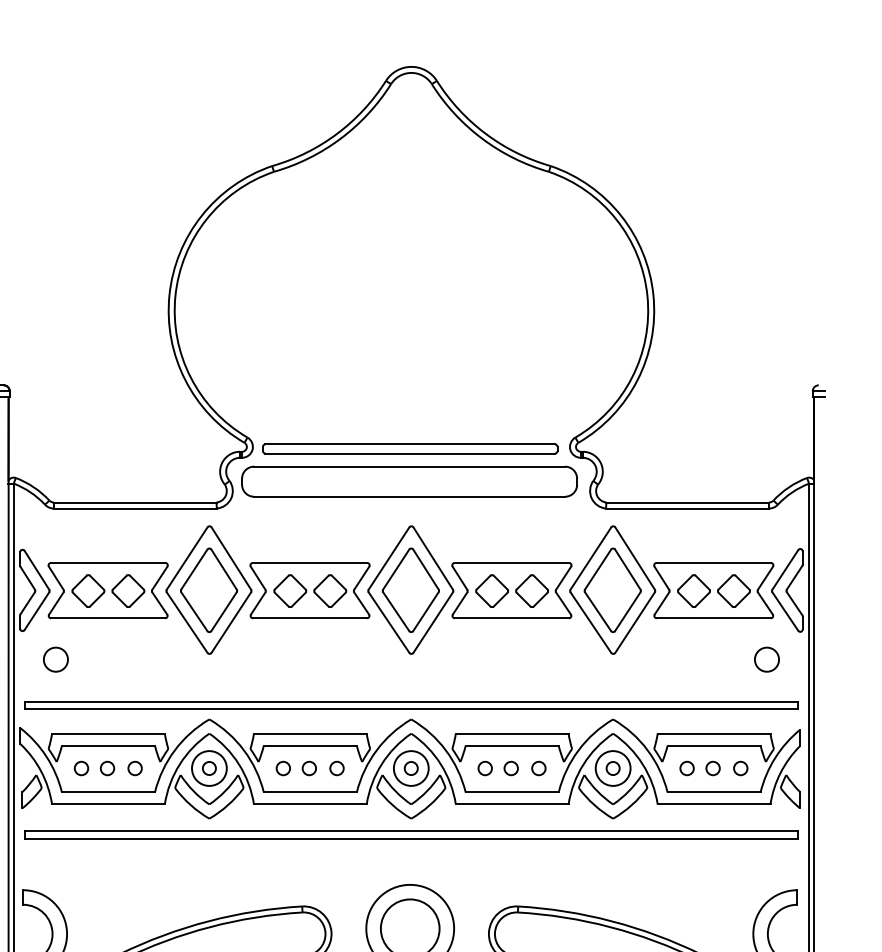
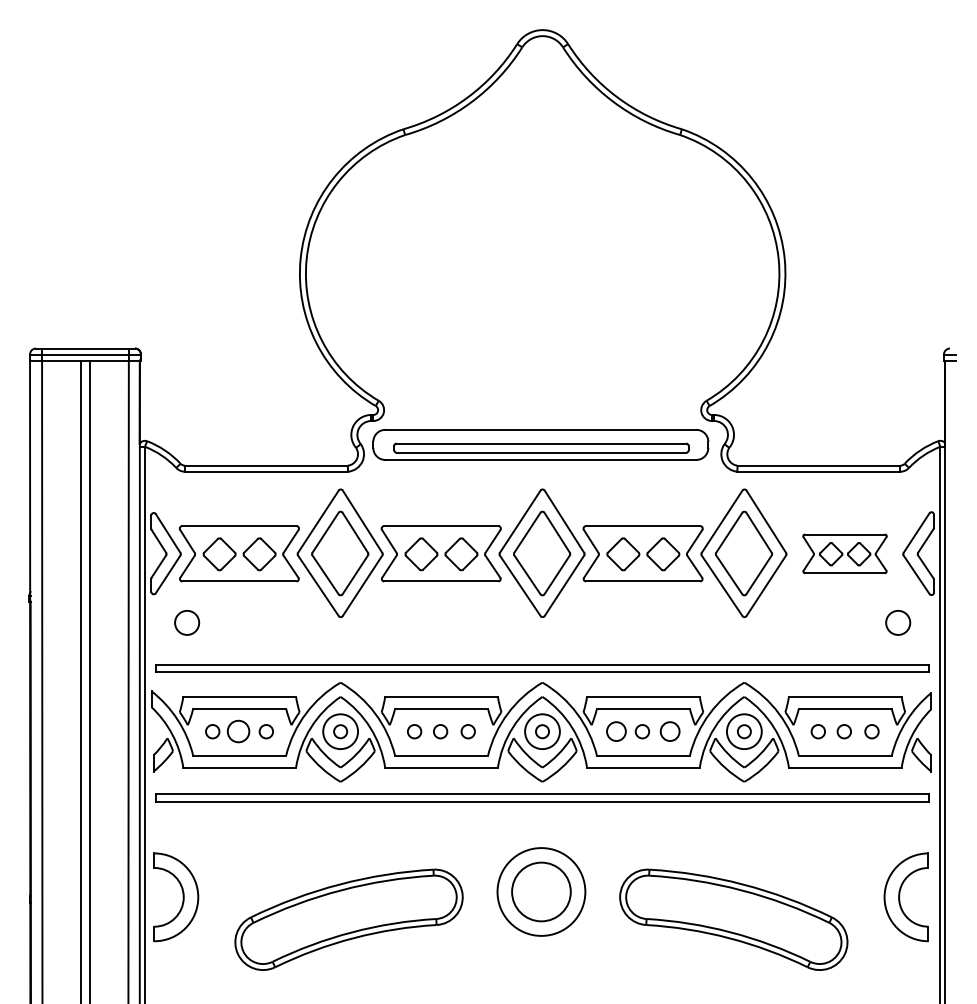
part: (410, 448) -> (541, 447), moved
part: (713, 590) -> (844, 553), size x0.7
circle: (107, 768) -> (238, 731), size x1.6
circle: (485, 768) -> (616, 731), size x1.4
circle: (538, 768) -> (669, 731), size x1.4

